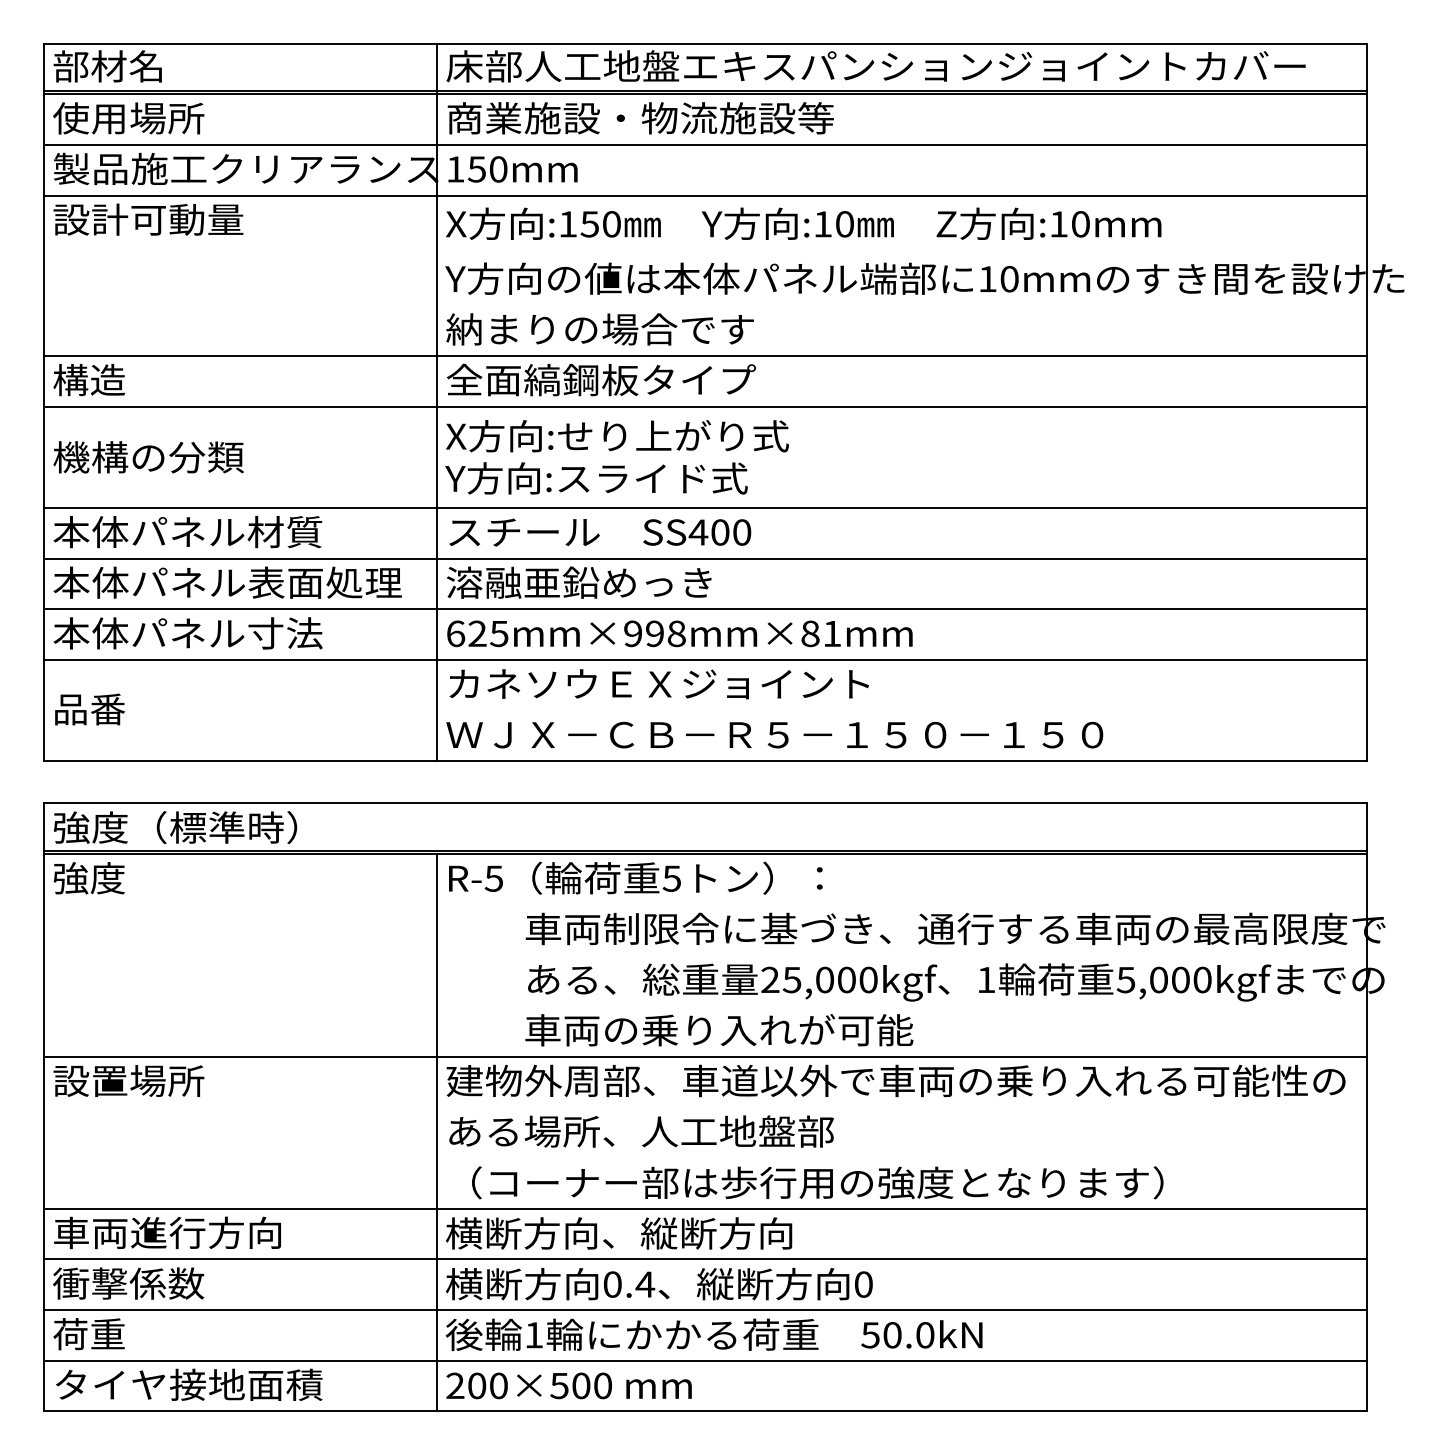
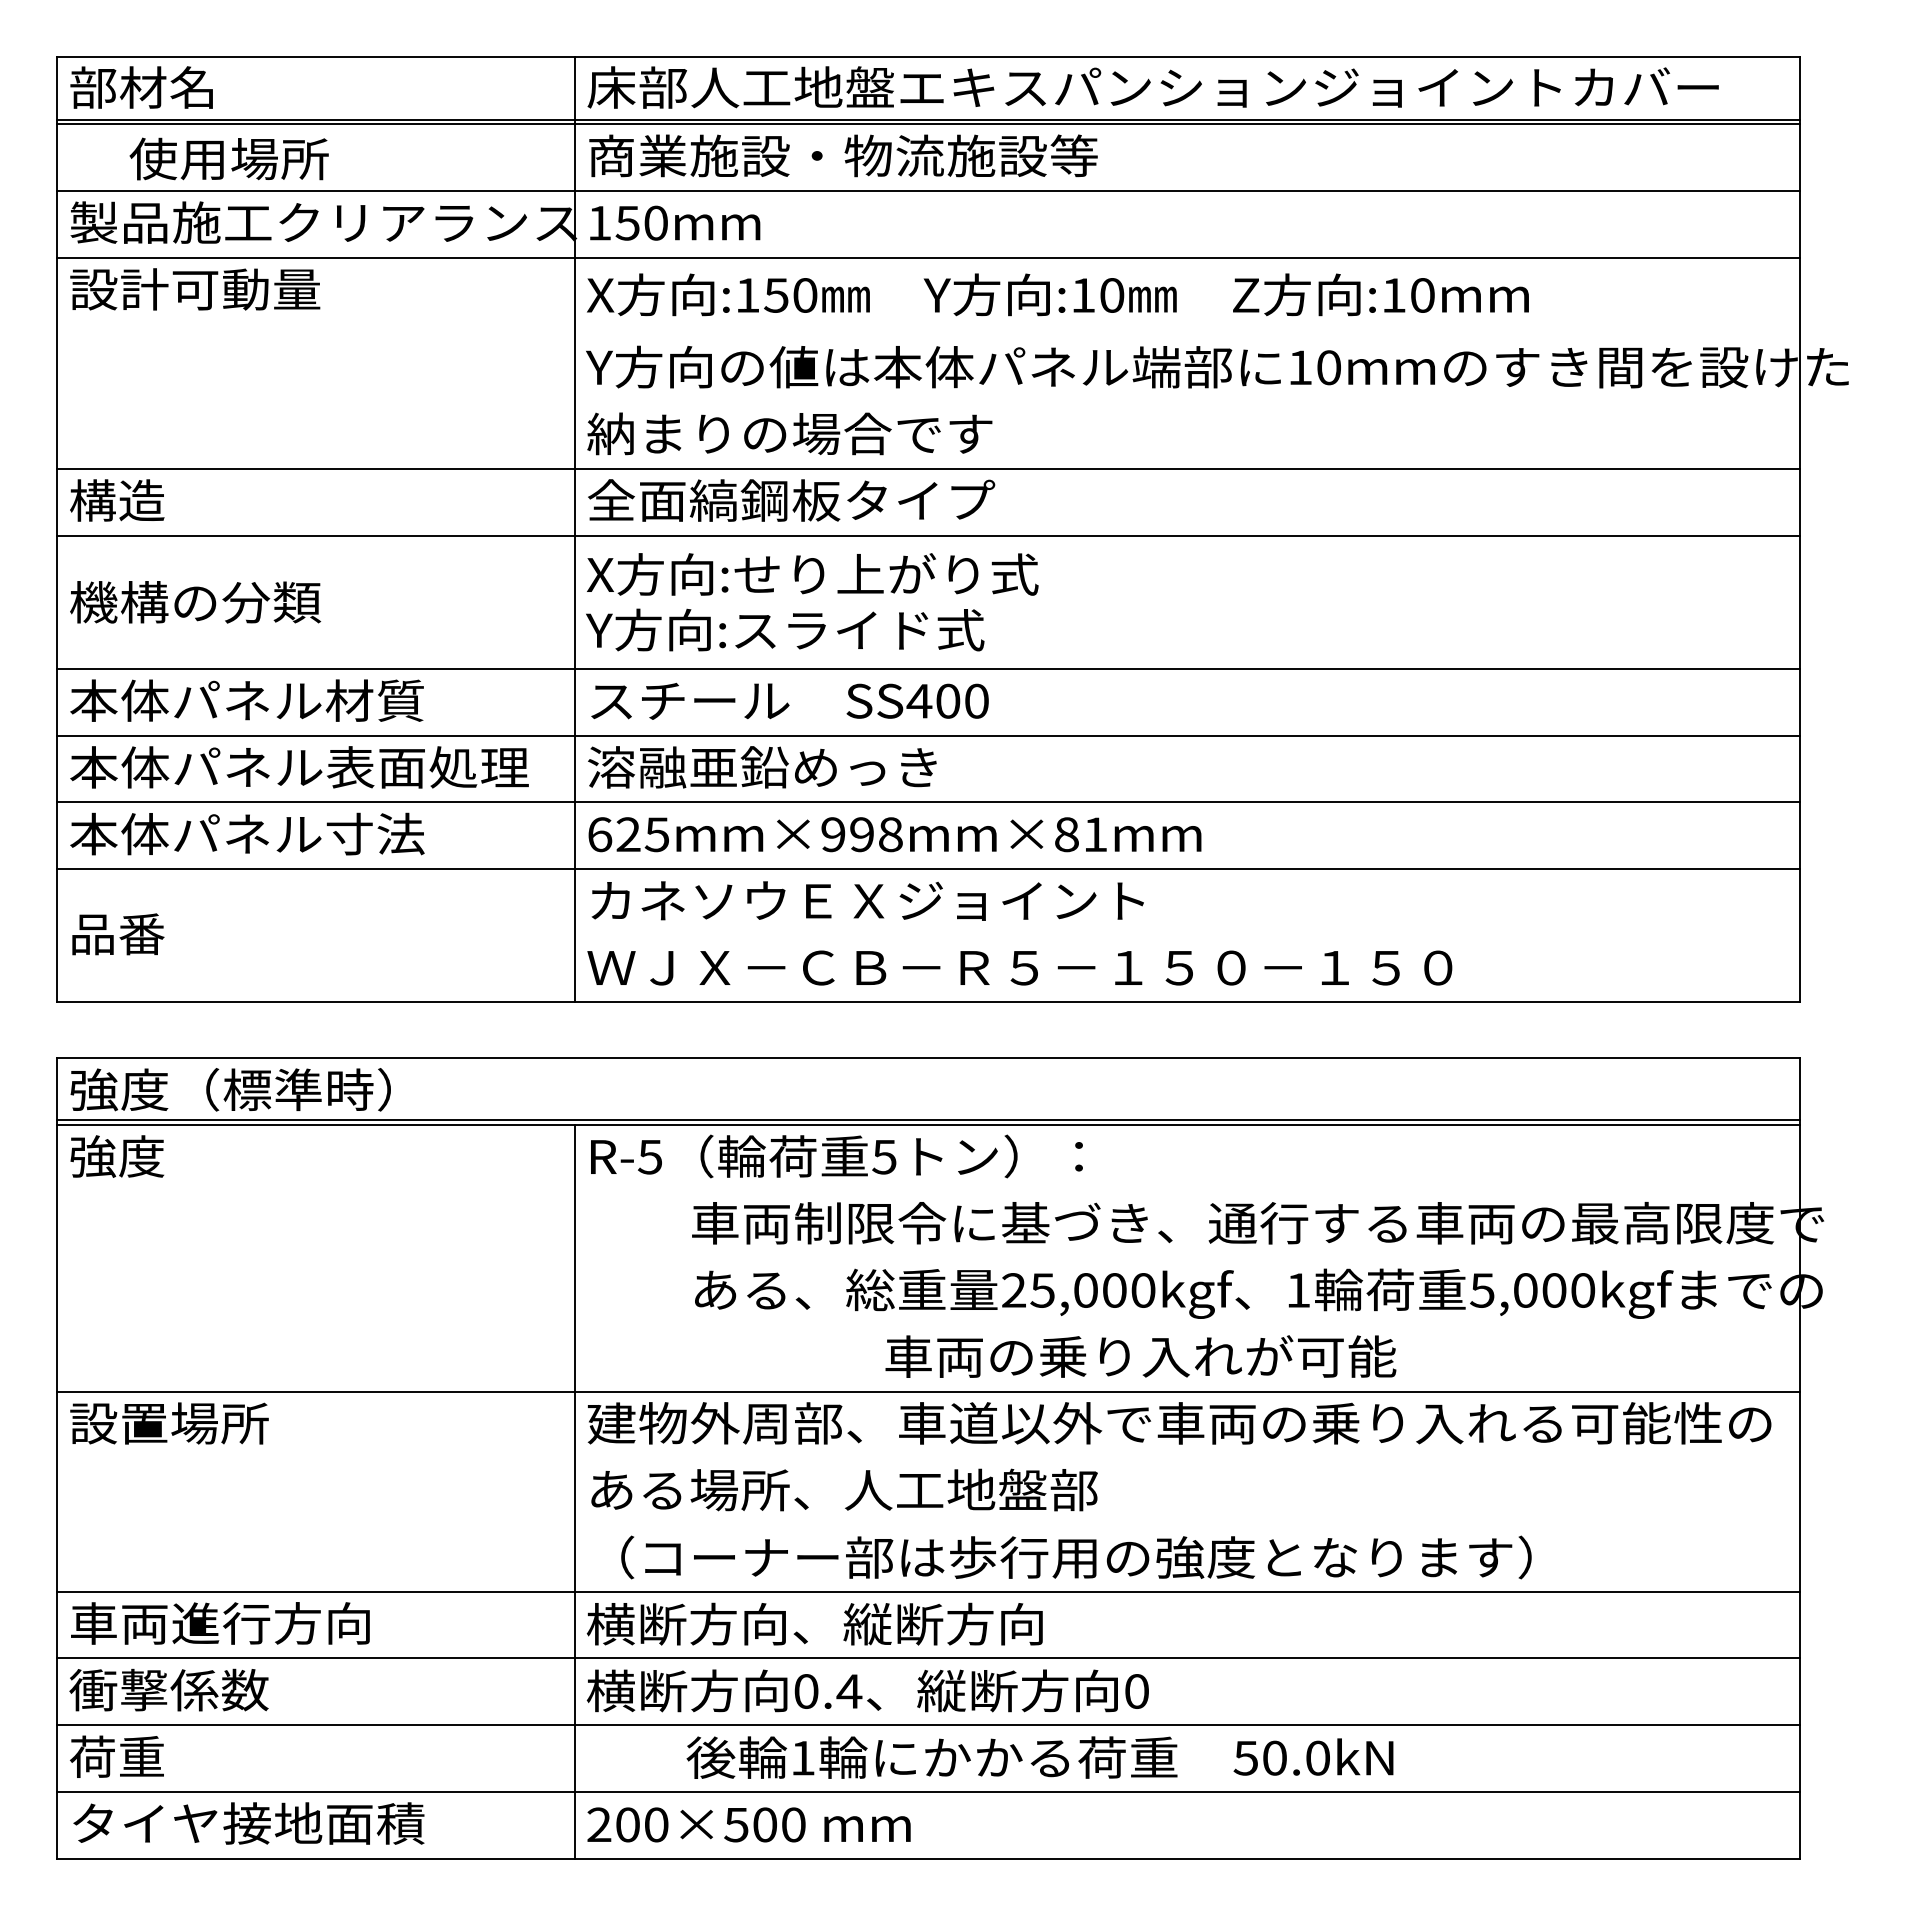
text: (128, 118) -> (228, 158), moved
text: (719, 1030) -> (1140, 1356), moved
text: (713, 1334) -> (1039, 1757), moved

